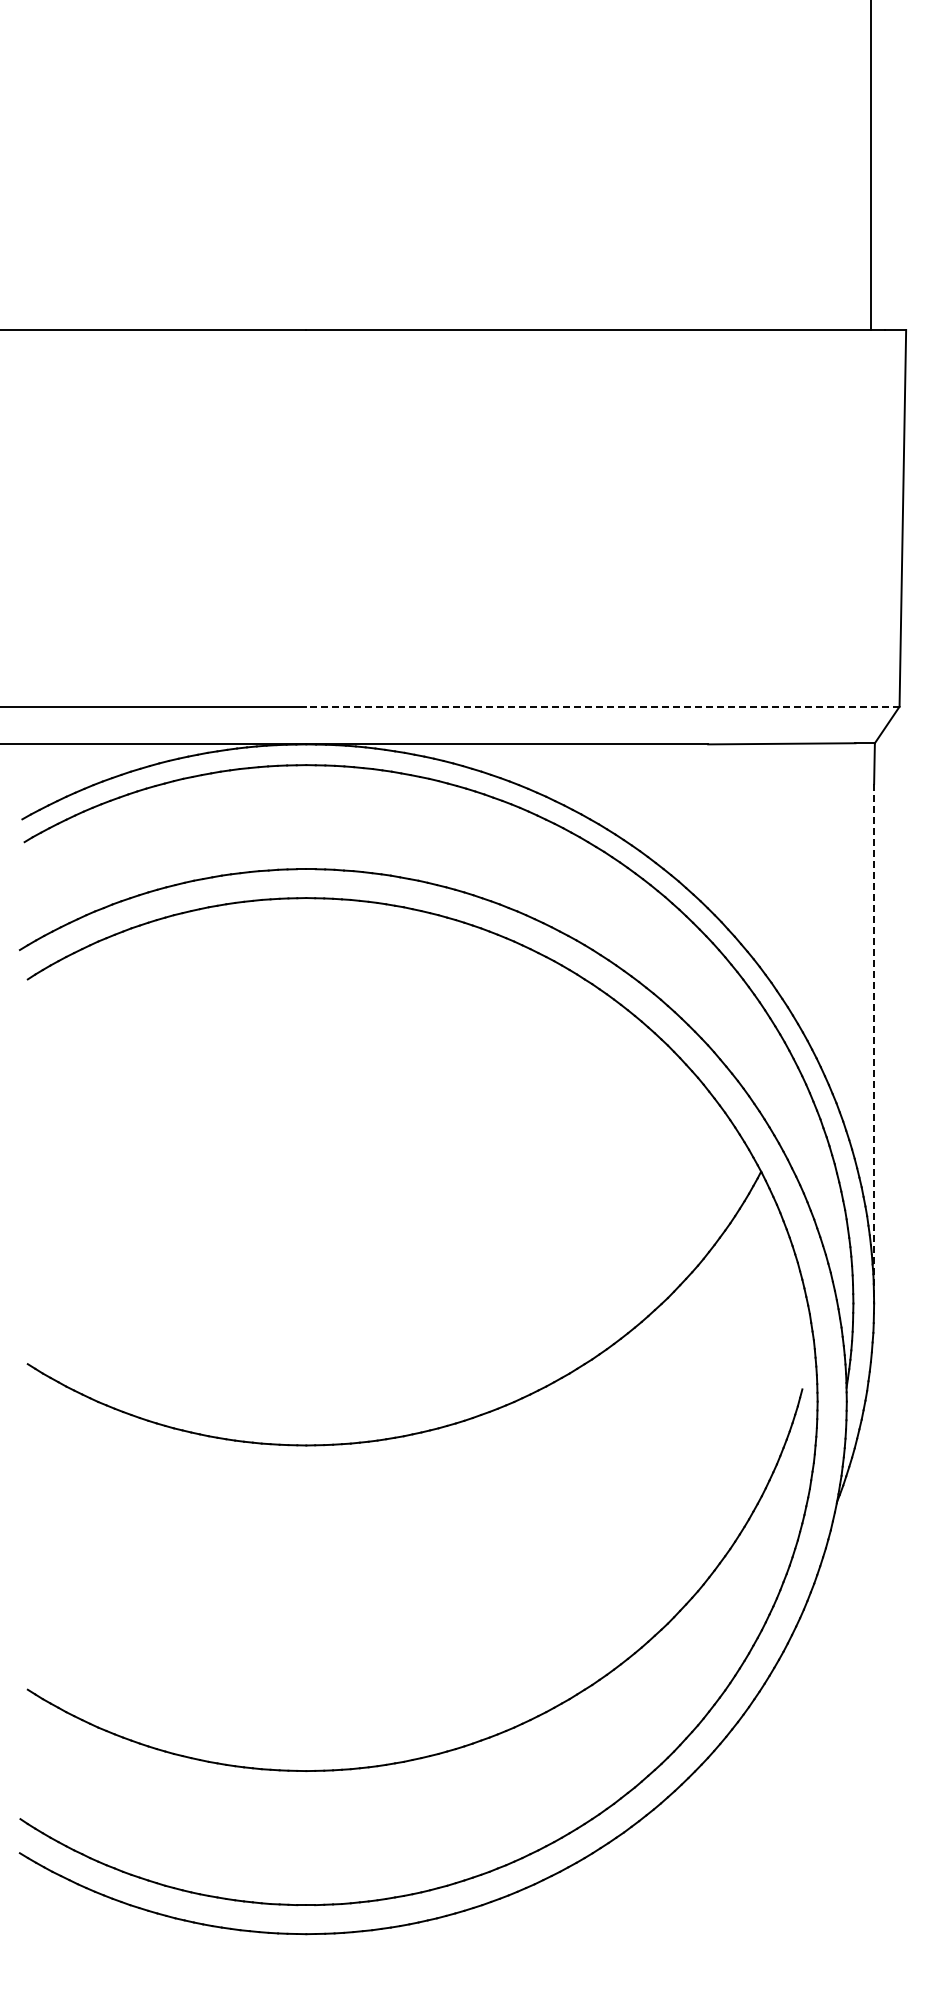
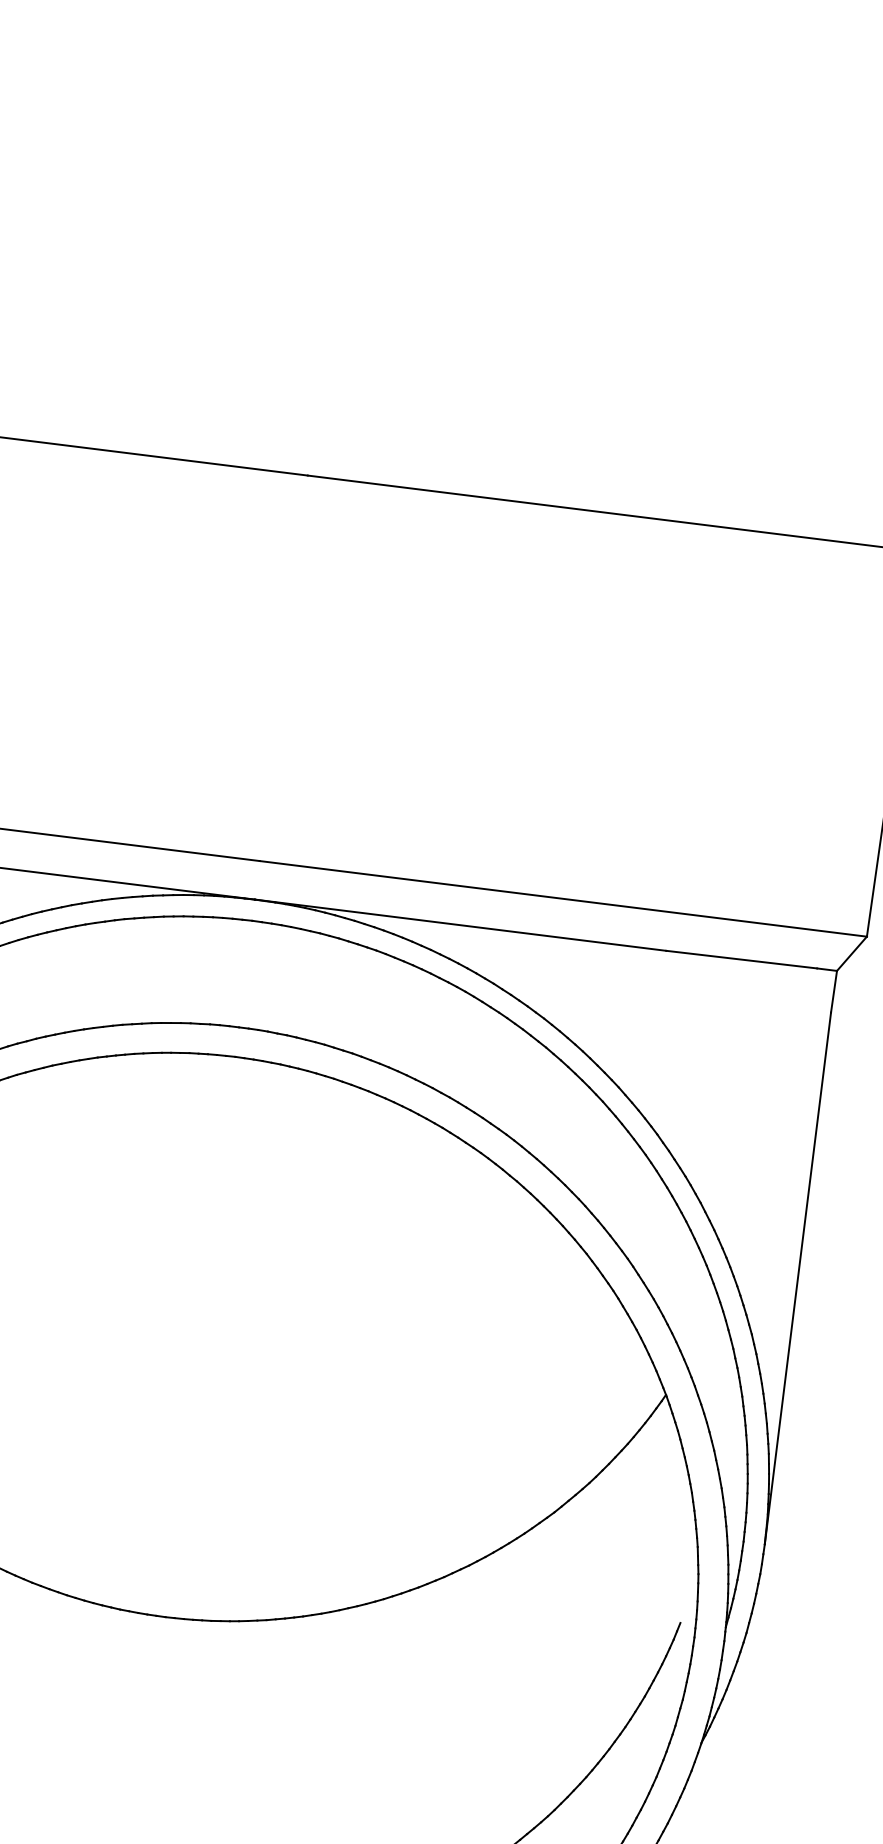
line: (602, 706) -> (562, 898), dashed -> solid
line: (874, 1043) -> (798, 1278), dashed -> solid

